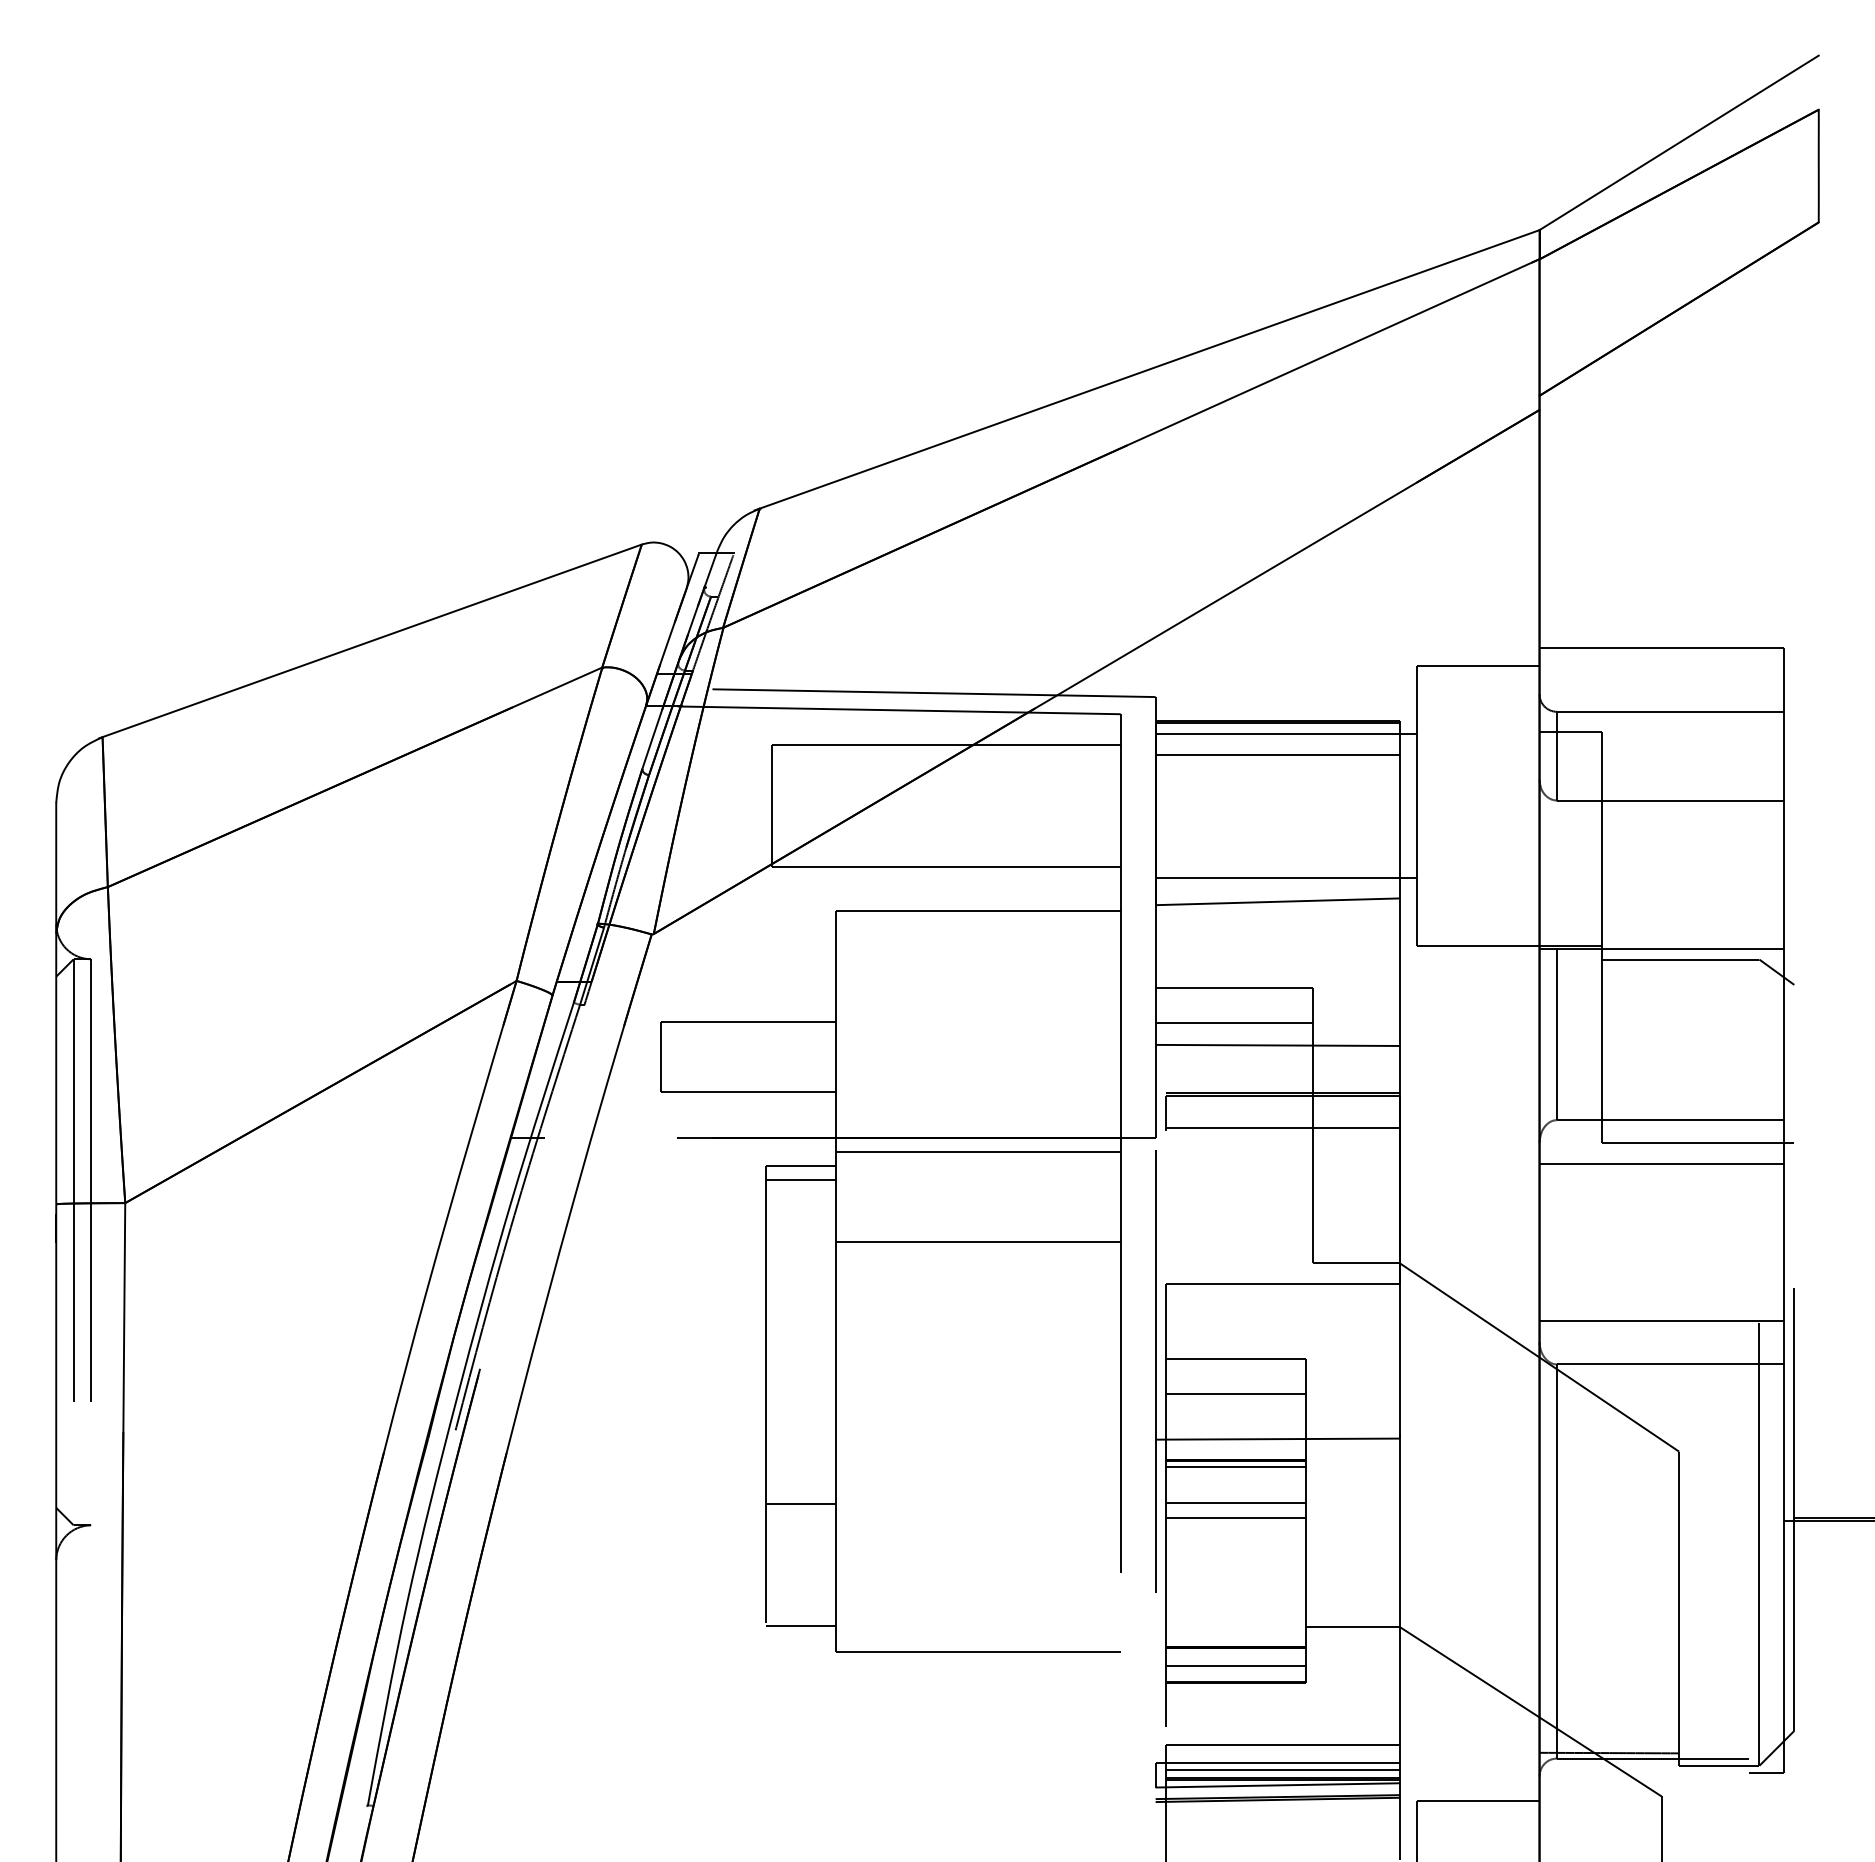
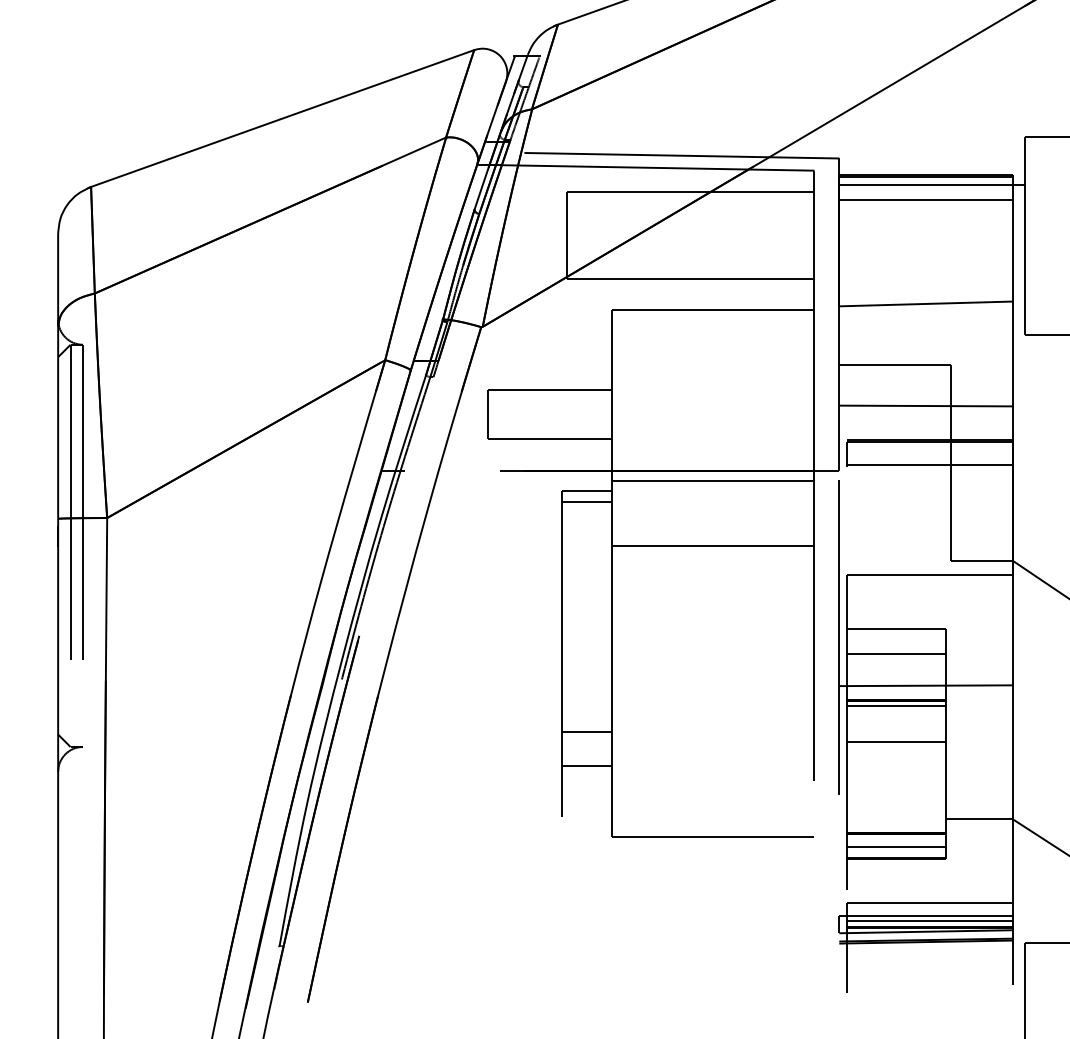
line: (1286, 877) -> (932, 286), removed
line: (1233, 1022) -> (894, 389), removed
line: (1235, 1502) -> (896, 730), removed
line: (800, 1626) -> (586, 766), moved

